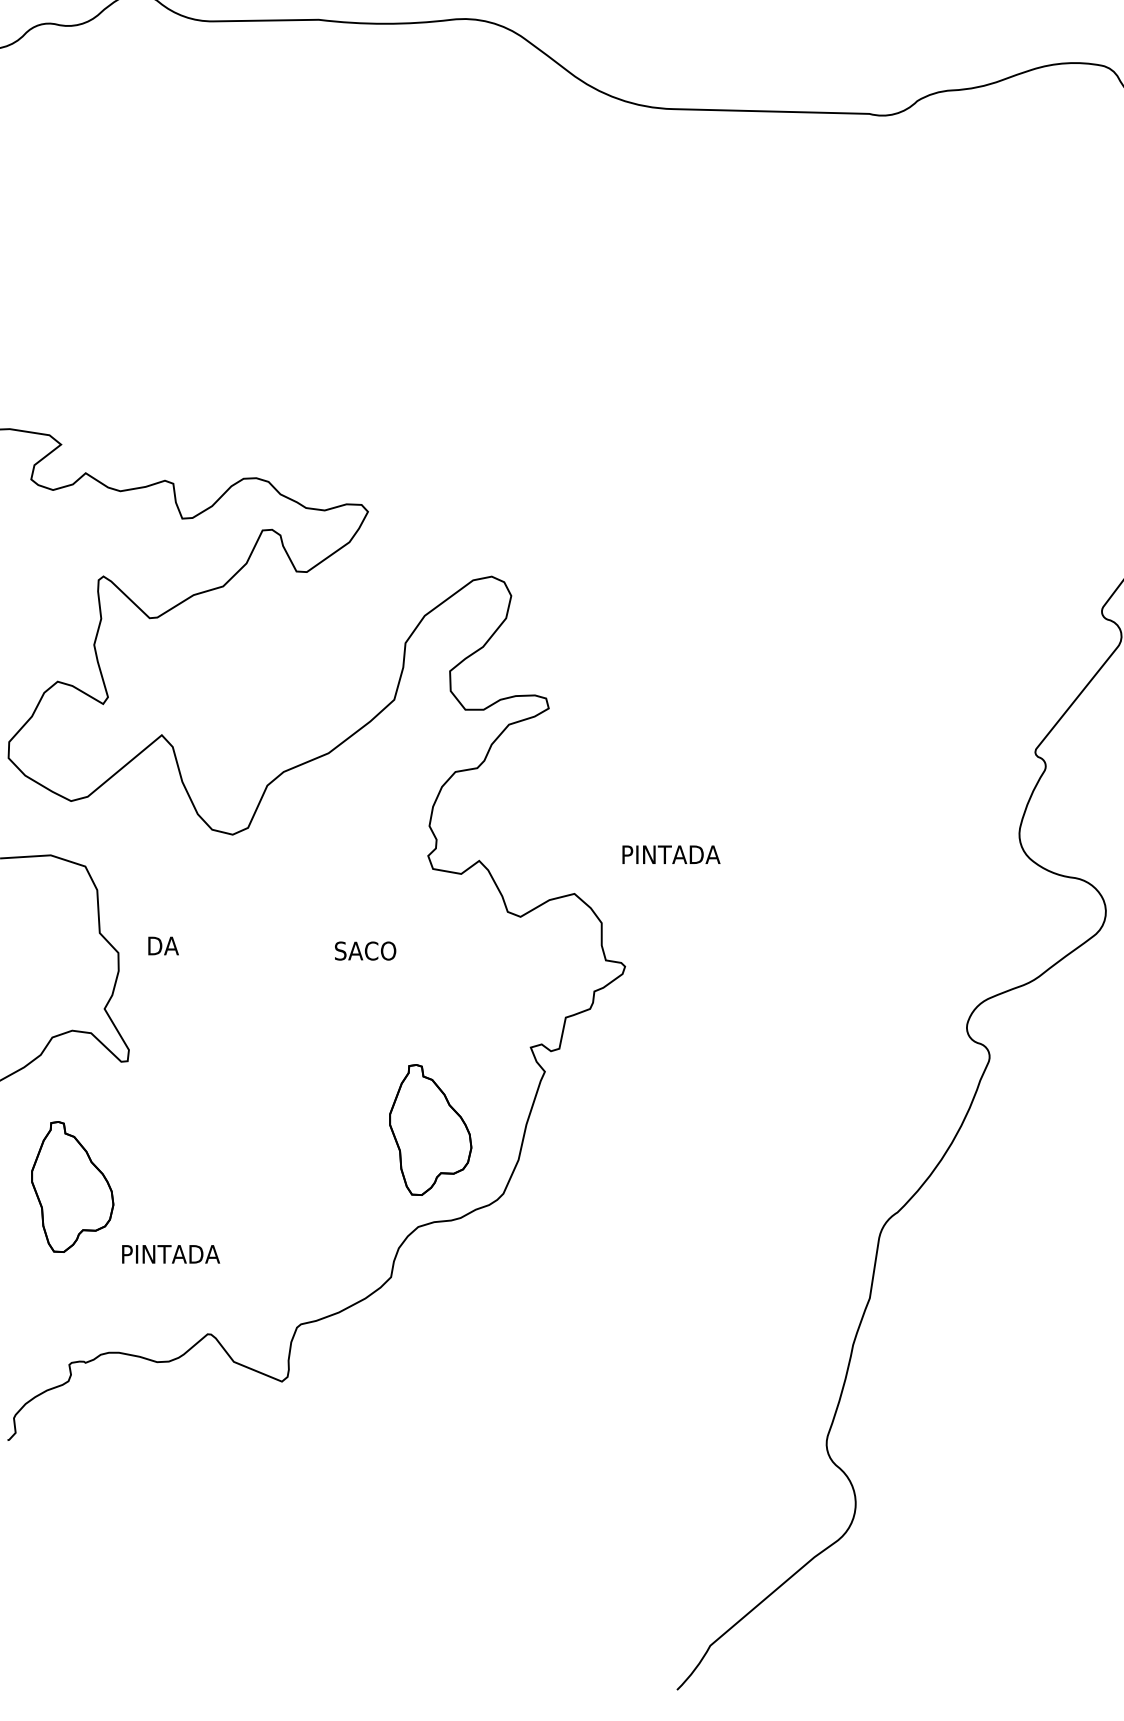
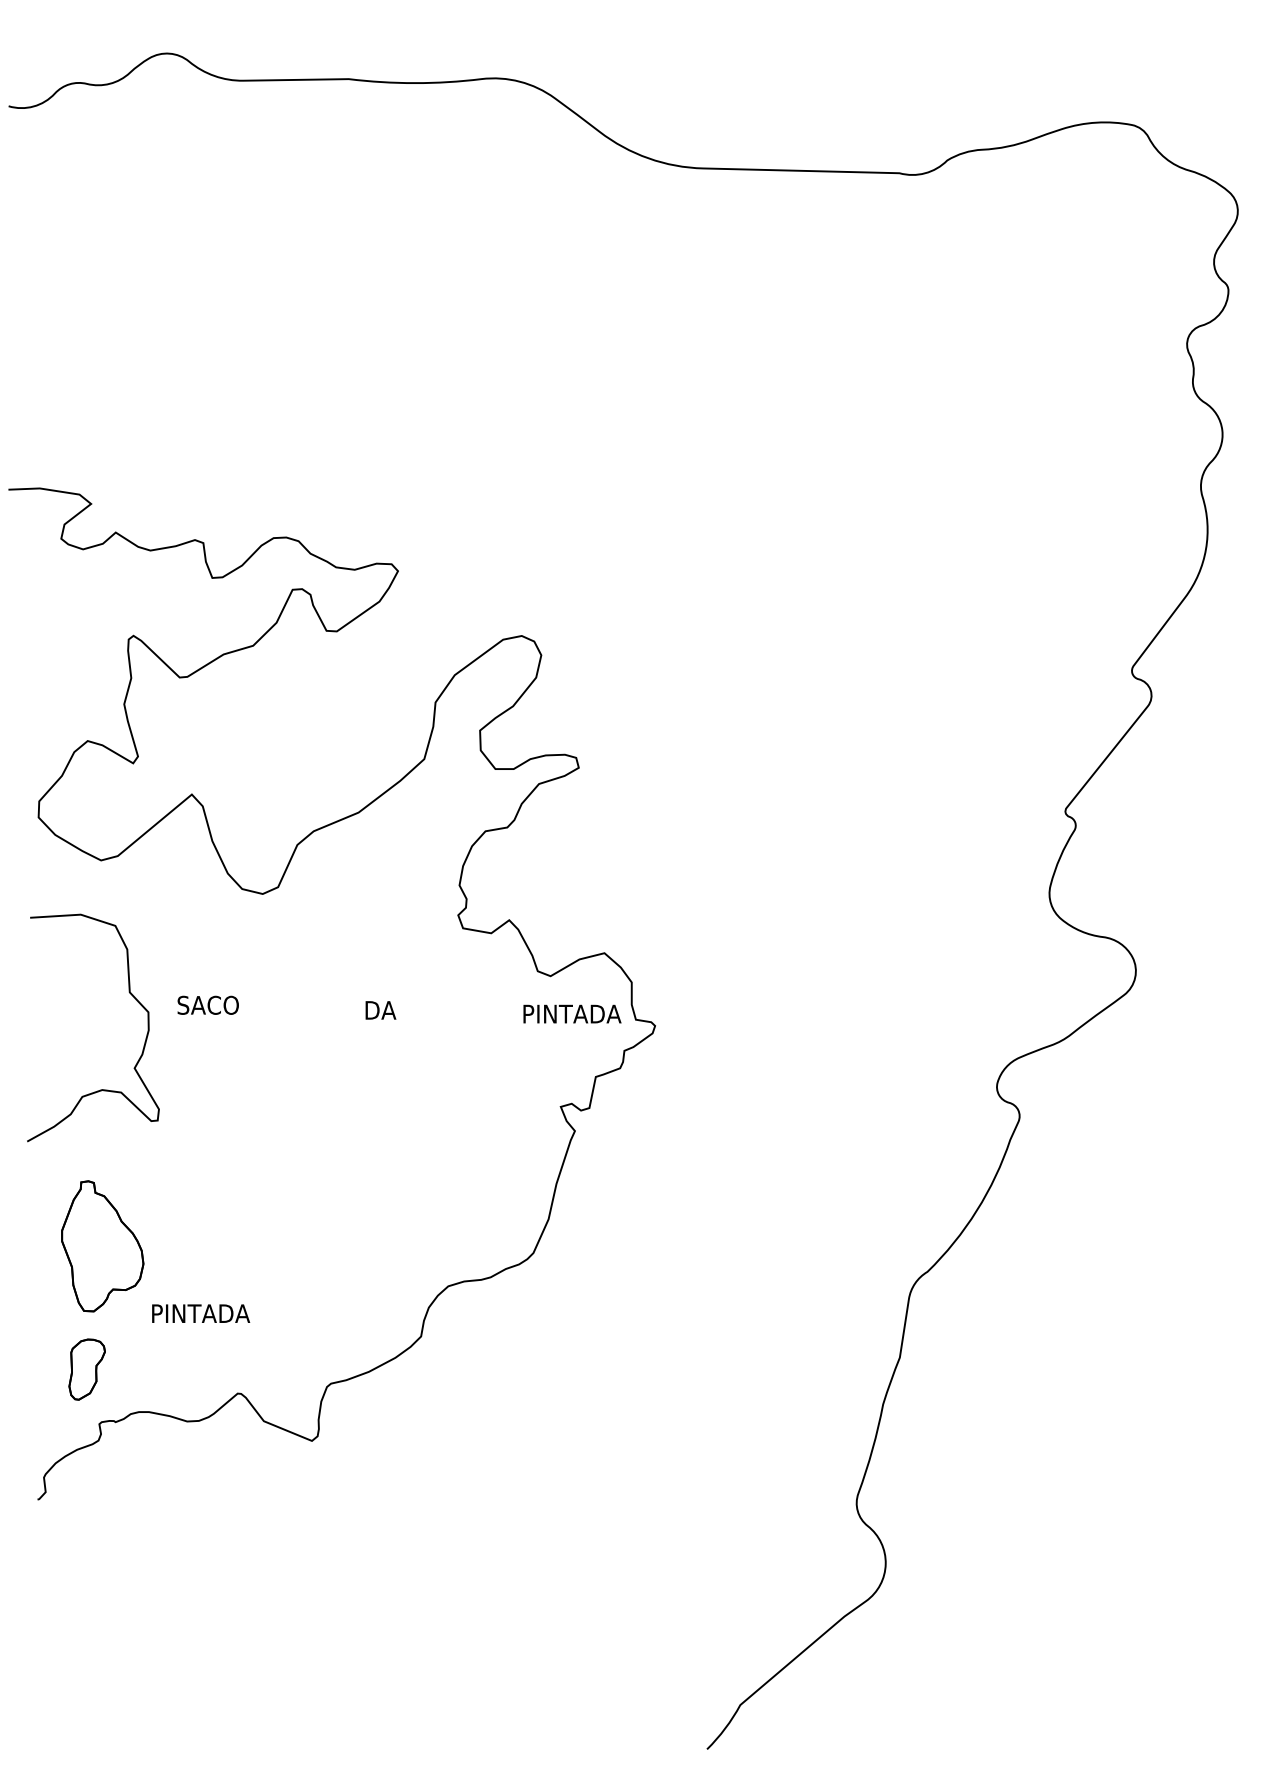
text: (671, 854) -> (572, 1013), moved
text: (177, 945) -> (207, 1004), DA -> SACO
text: (365, 950) -> (395, 1009), SACO -> DA
part: (430, 1130) -> (460, 1189), removed
part: (56, 1310) -> (86, 1369), added

